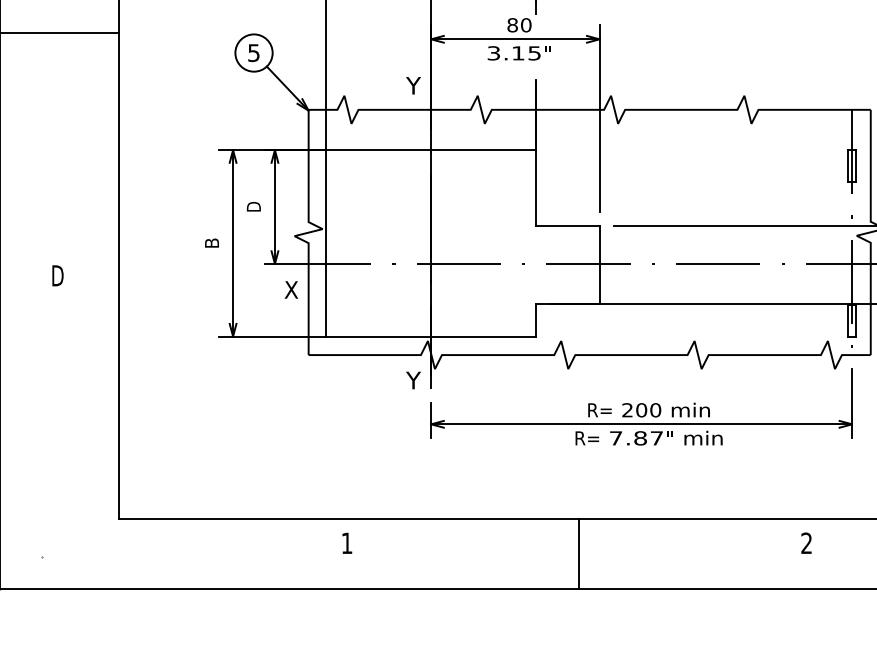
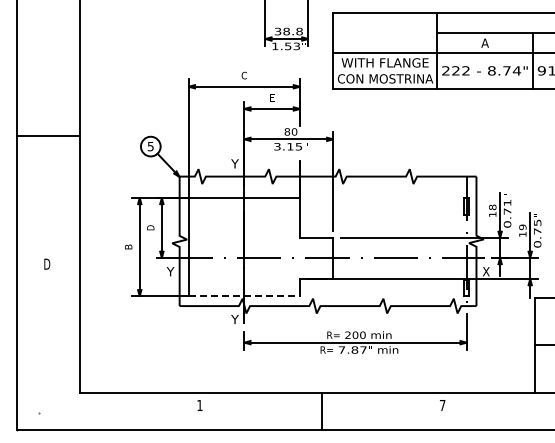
text: (291, 289) -> (170, 271), X -> Y
line: (431, 336) -> (244, 296), solid -> dashed
text: (806, 541) -> (442, 404), 2 -> 7

